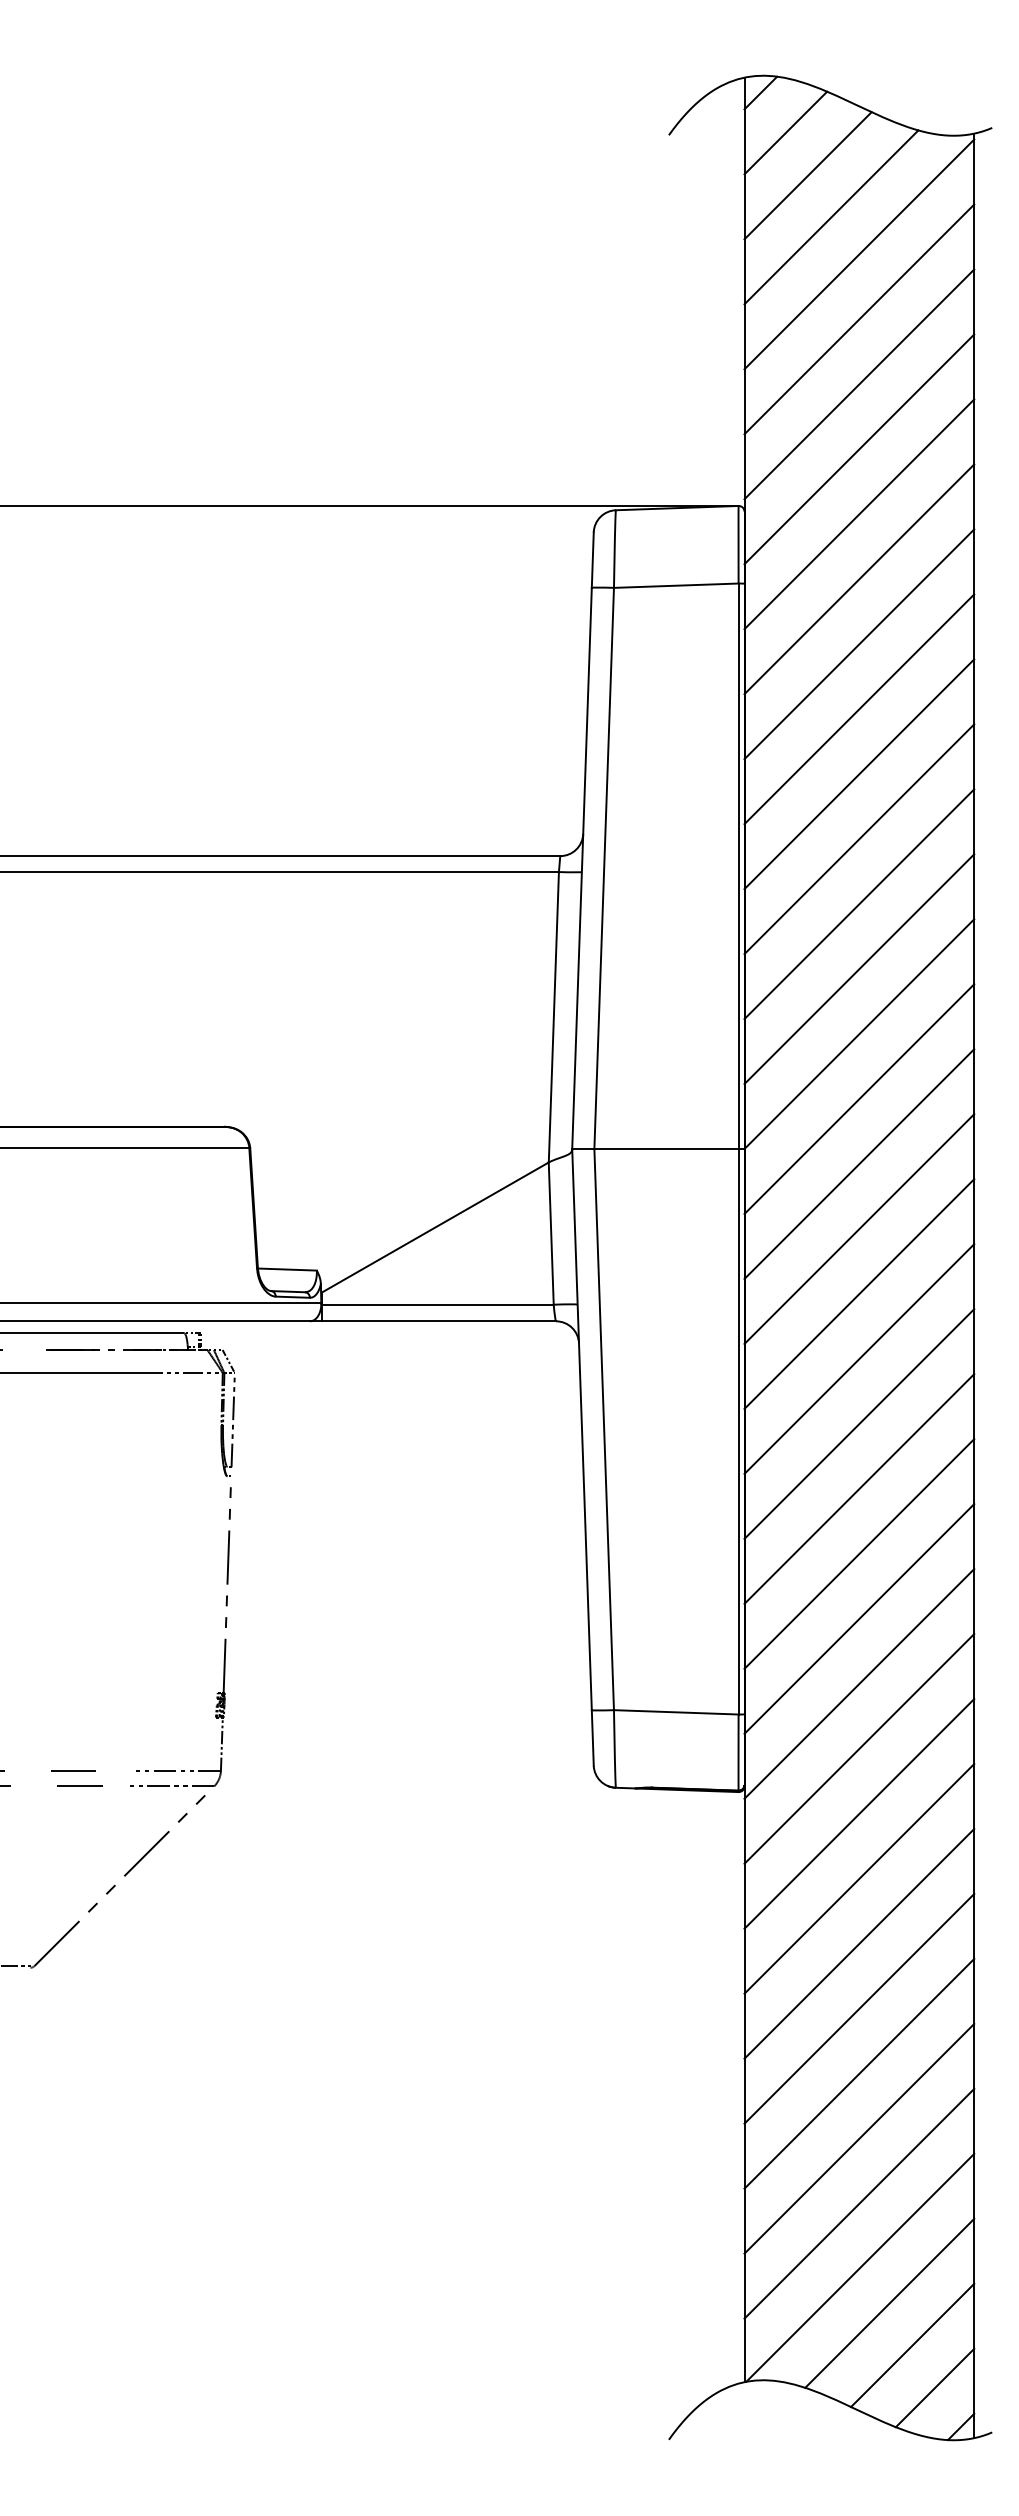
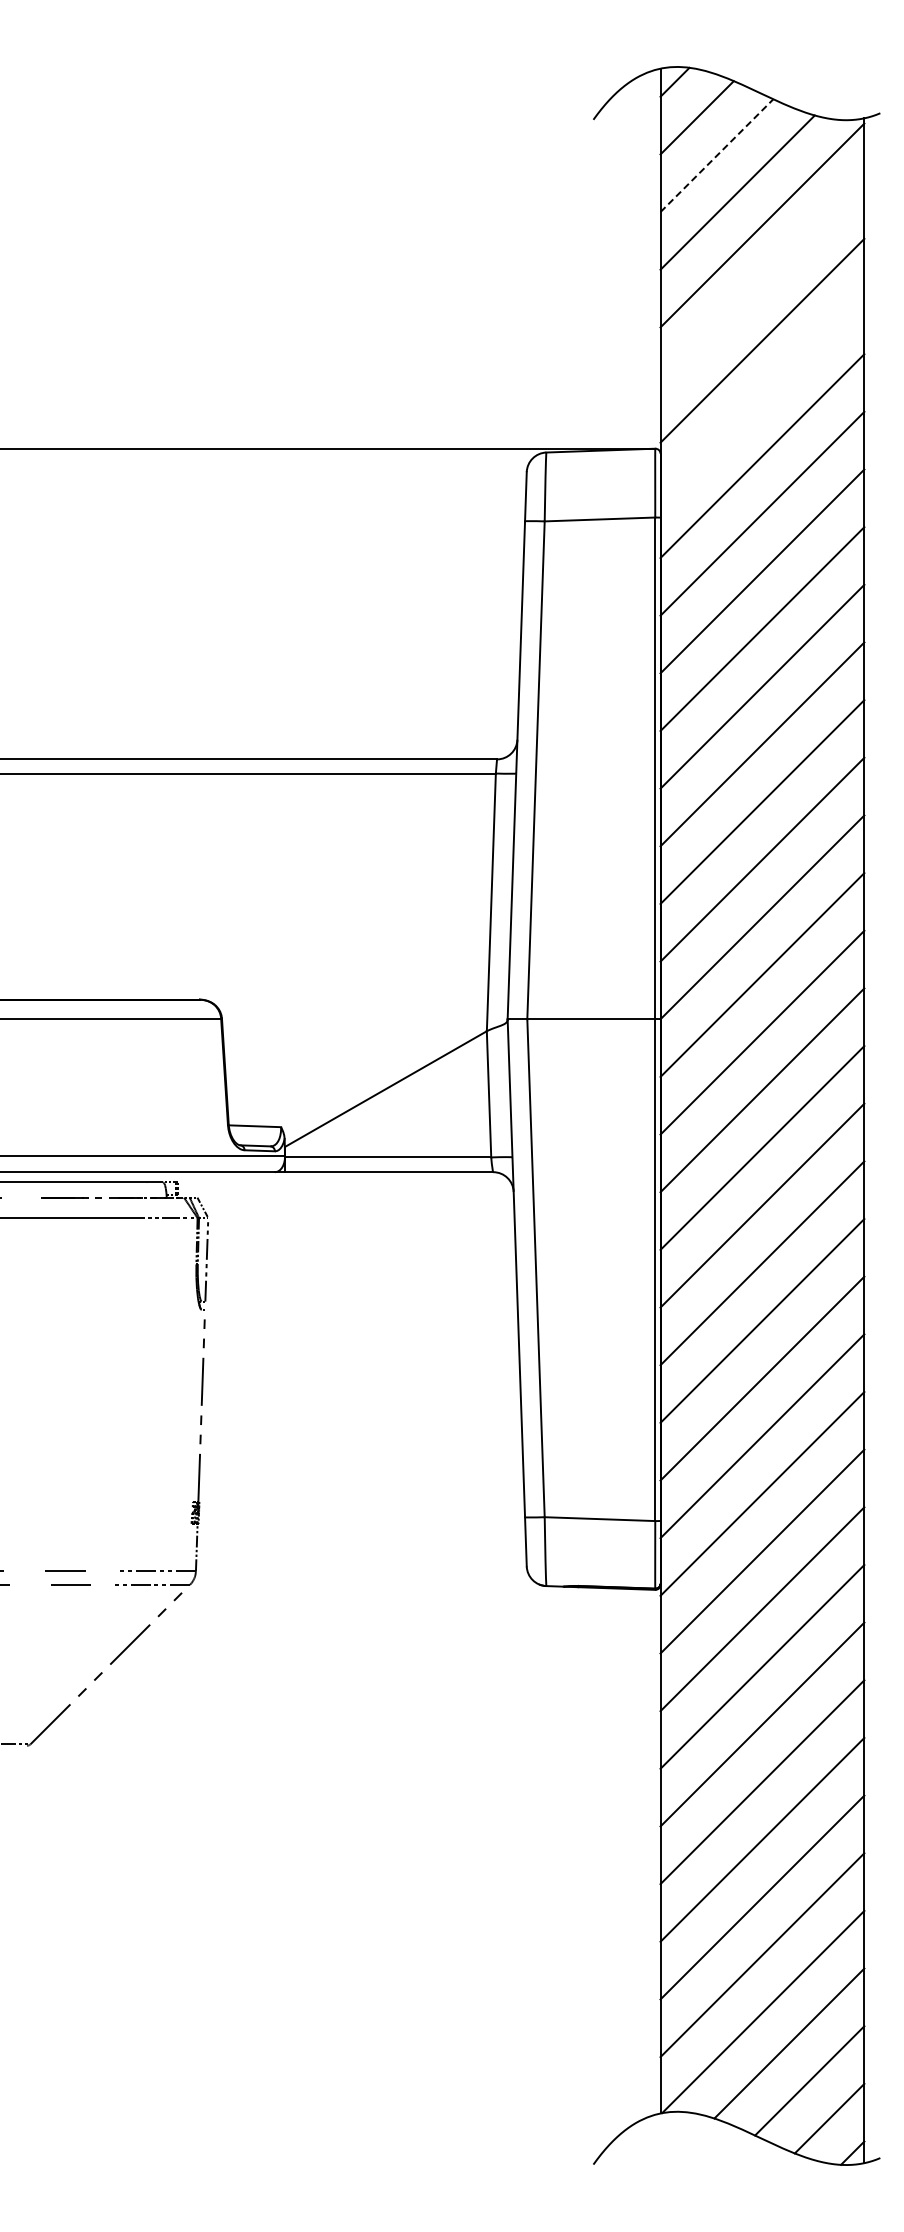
line: (807, 175) -> (716, 155), solid -> dashed
line: (859, 319) -> (762, 283), removed
line: (859, 449) -> (762, 398), removed

